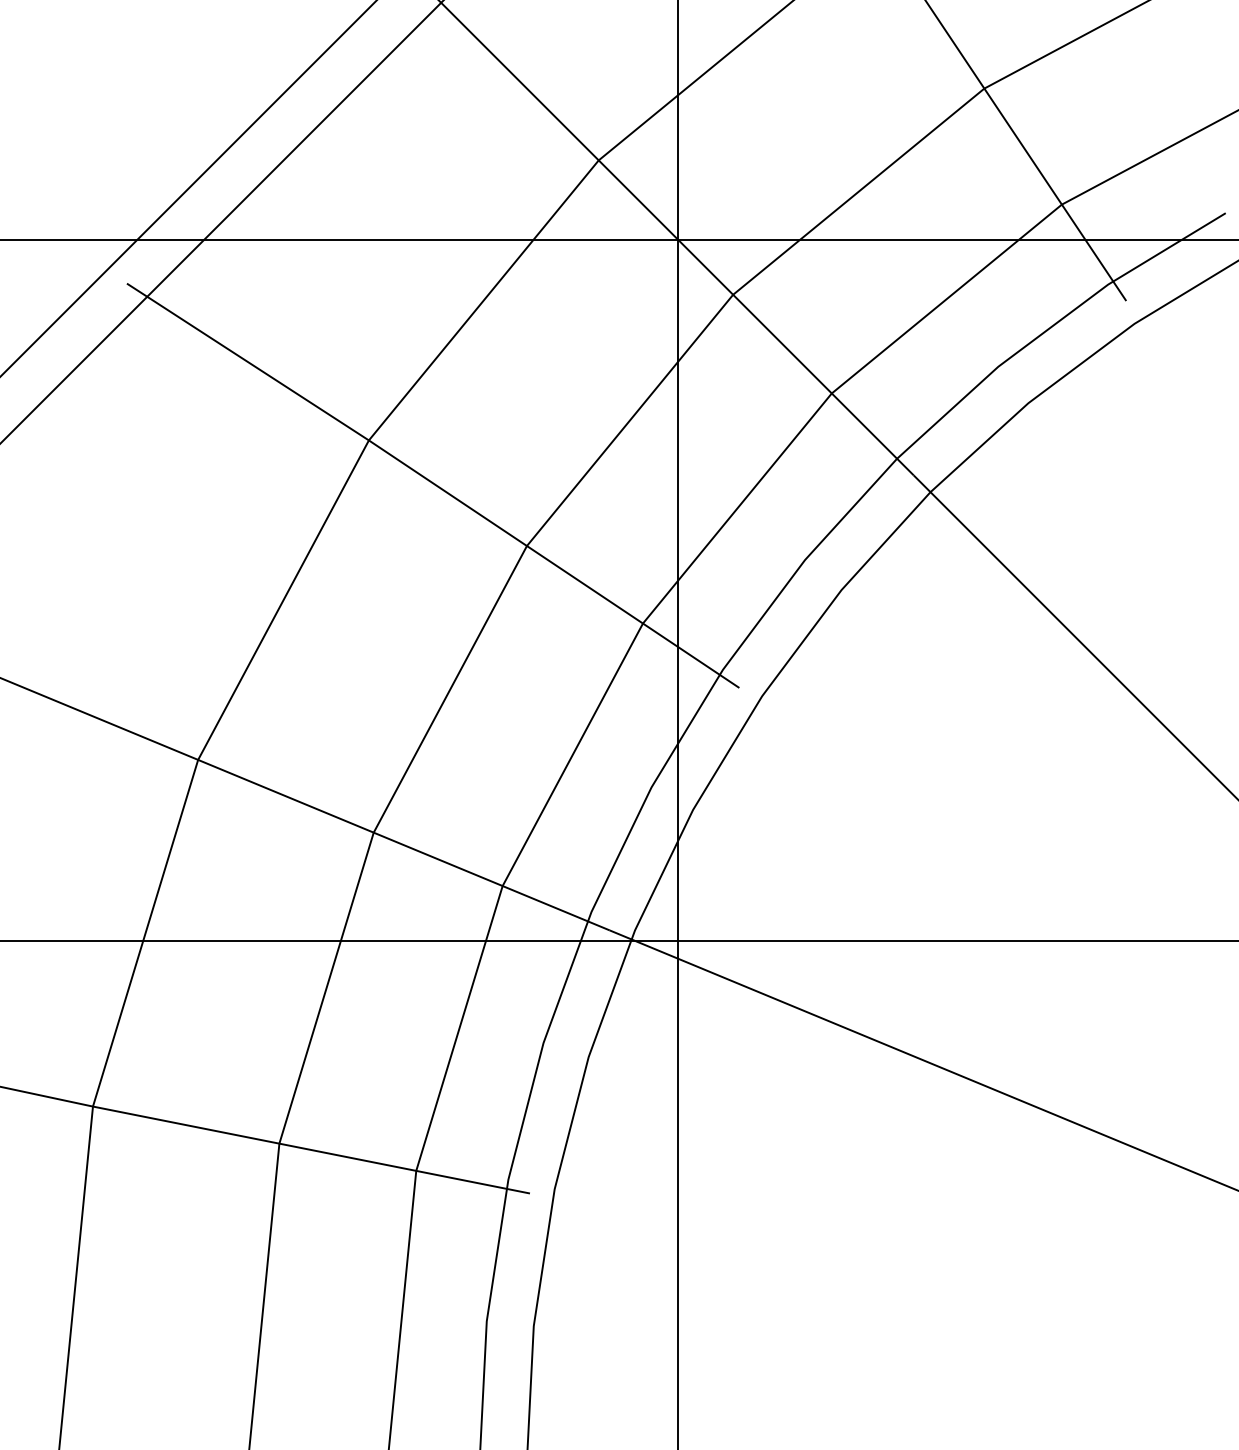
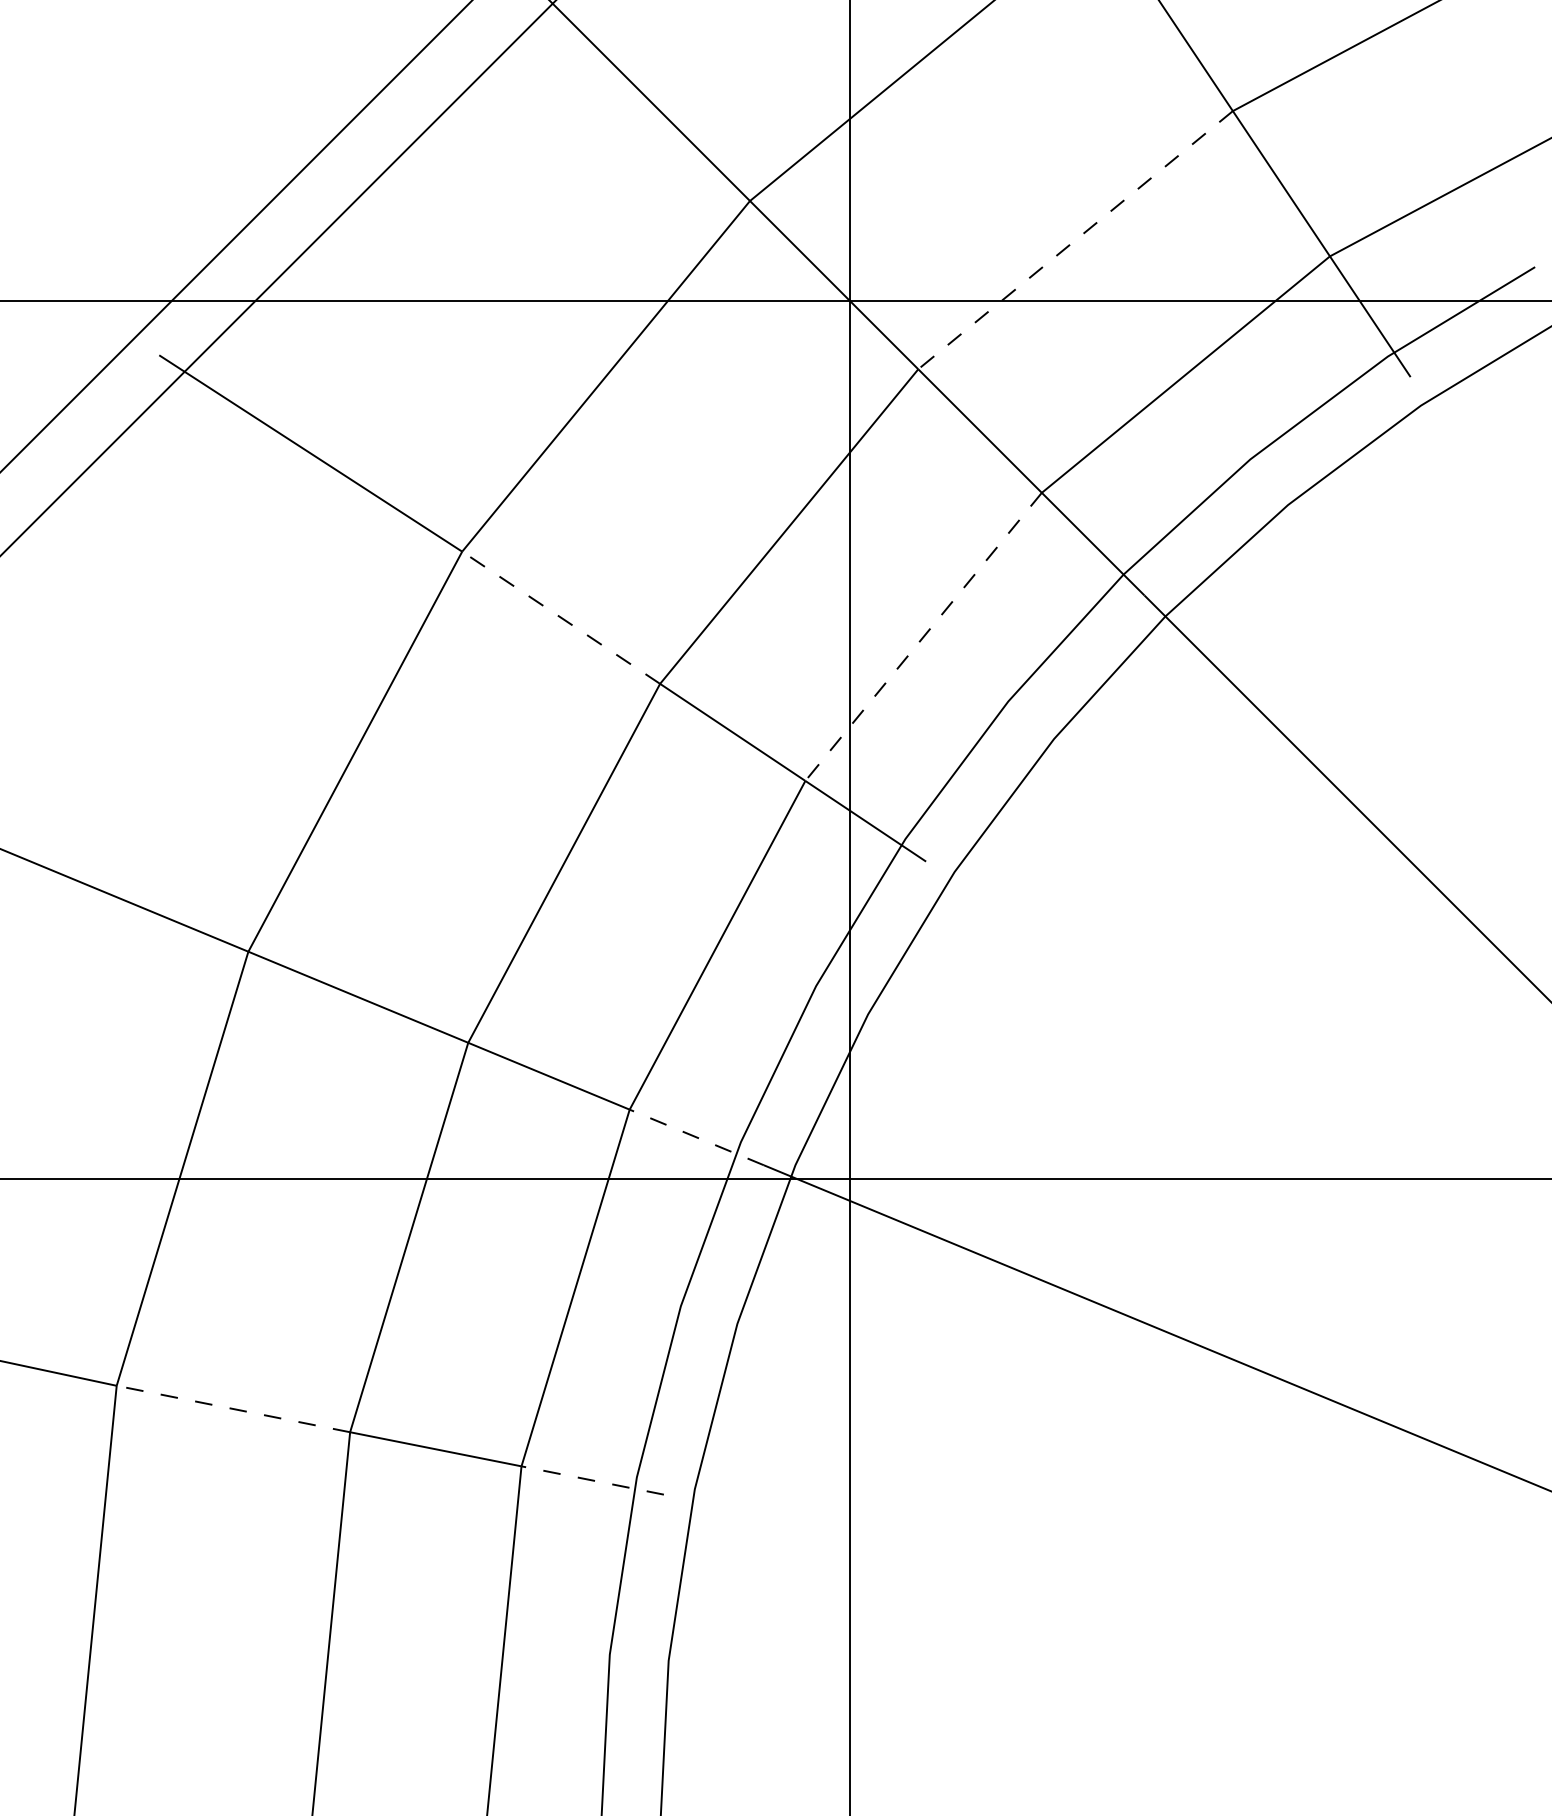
line: (858, 191) -> (1075, 240), solid -> dashed
line: (448, 493) -> (561, 617), solid -> dashed
line: (737, 508) -> (923, 637), solid -> dashed
line: (556, 908) -> (696, 1137), solid -> dashed
line: (186, 1125) -> (233, 1409), solid -> dashed
line: (472, 1182) -> (592, 1480), solid -> dashed

